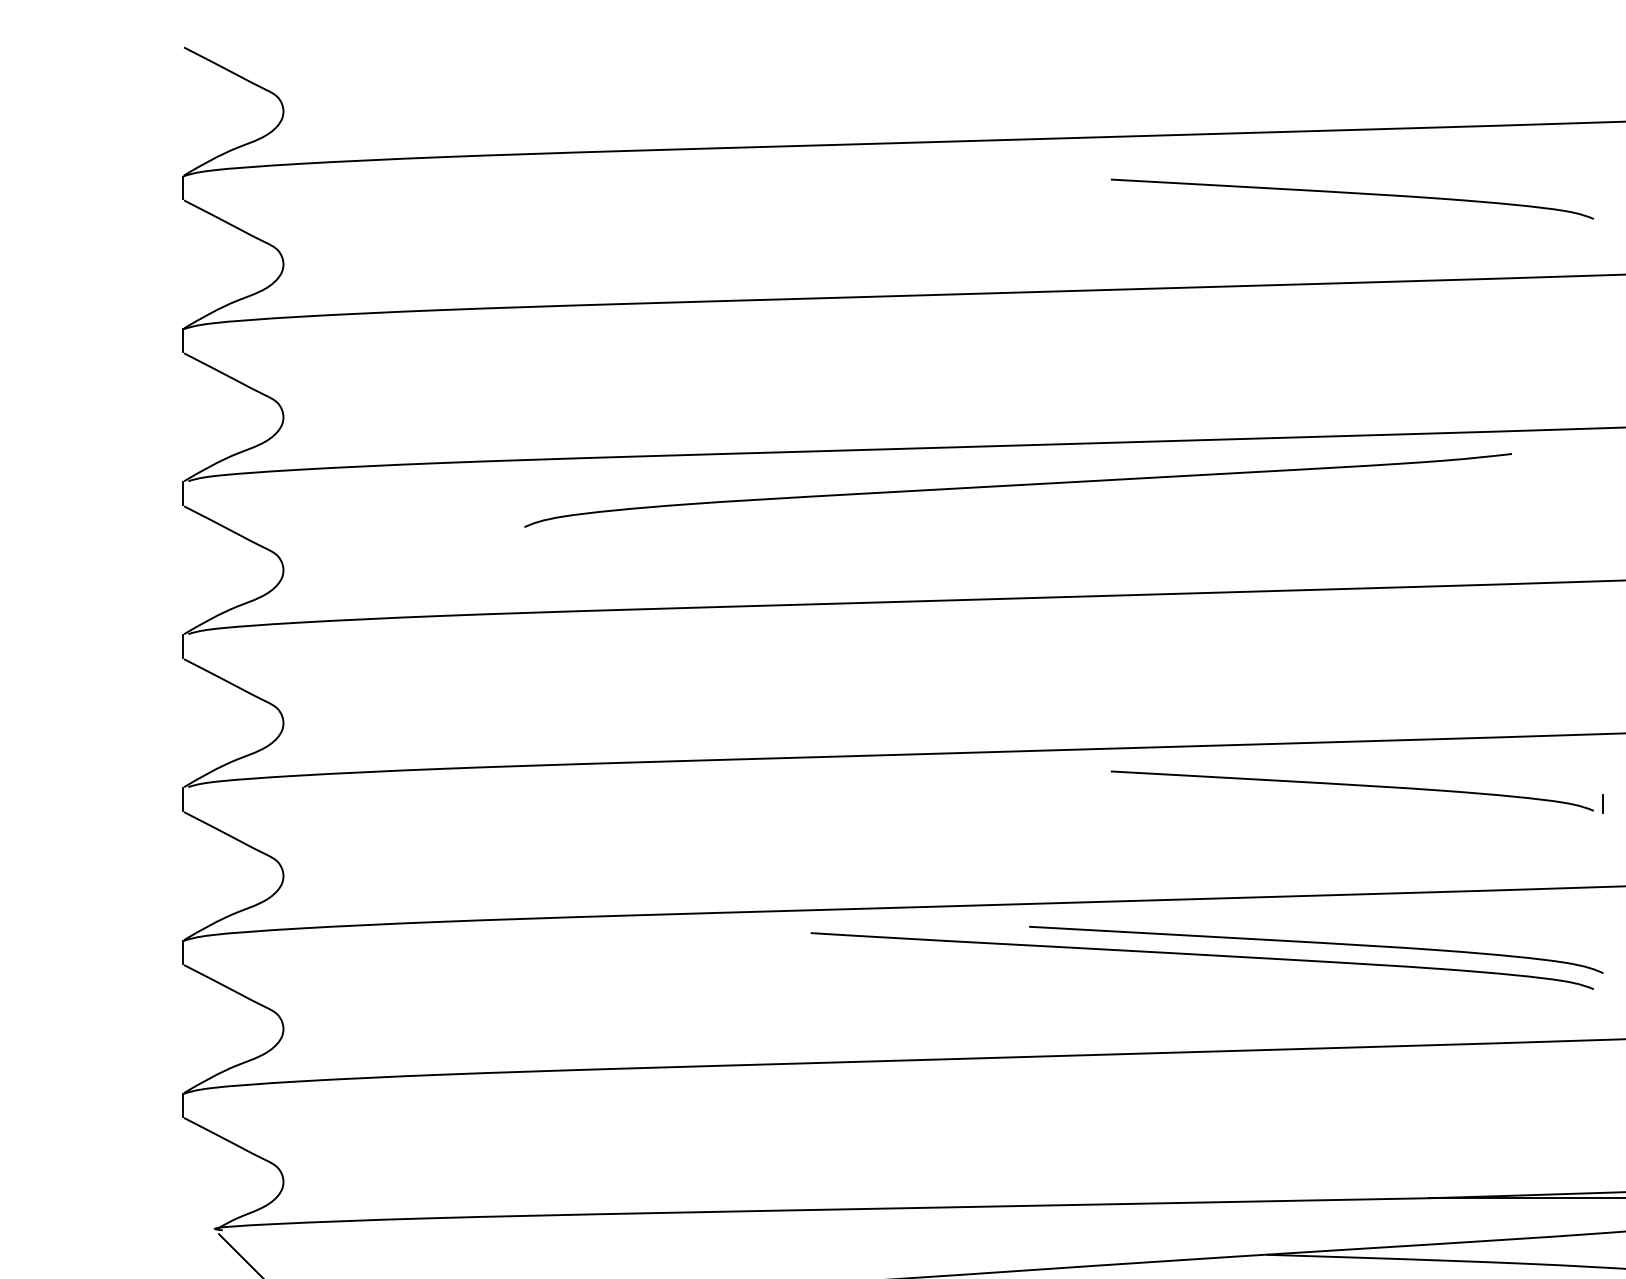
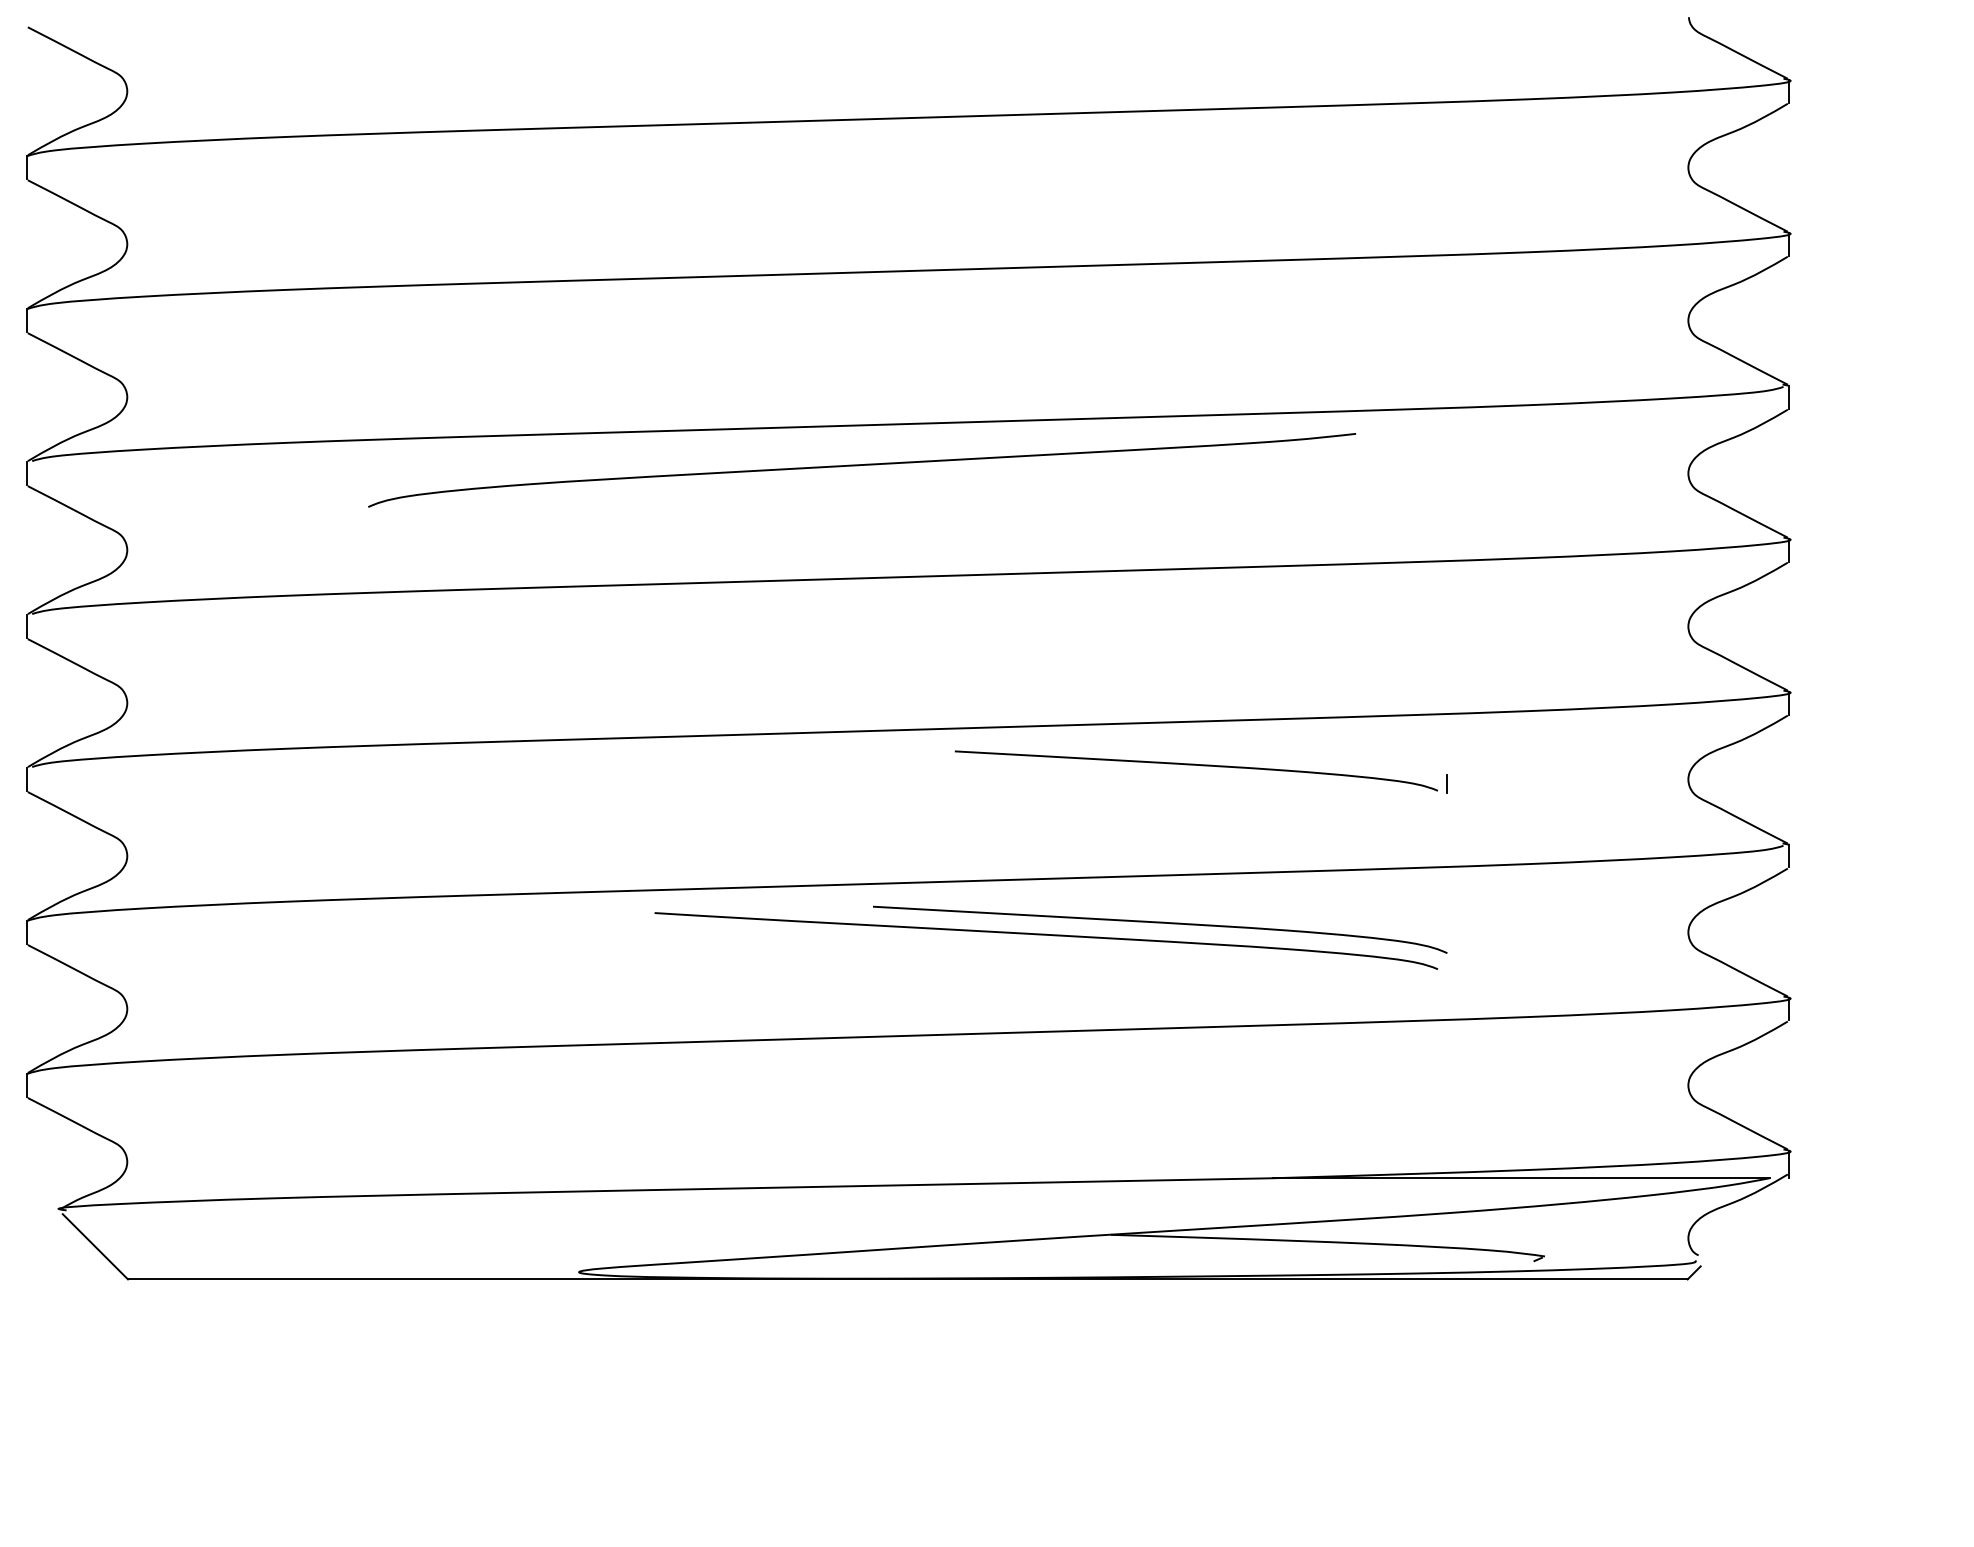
curve: (1351, 193) -> (1195, 173), removed

